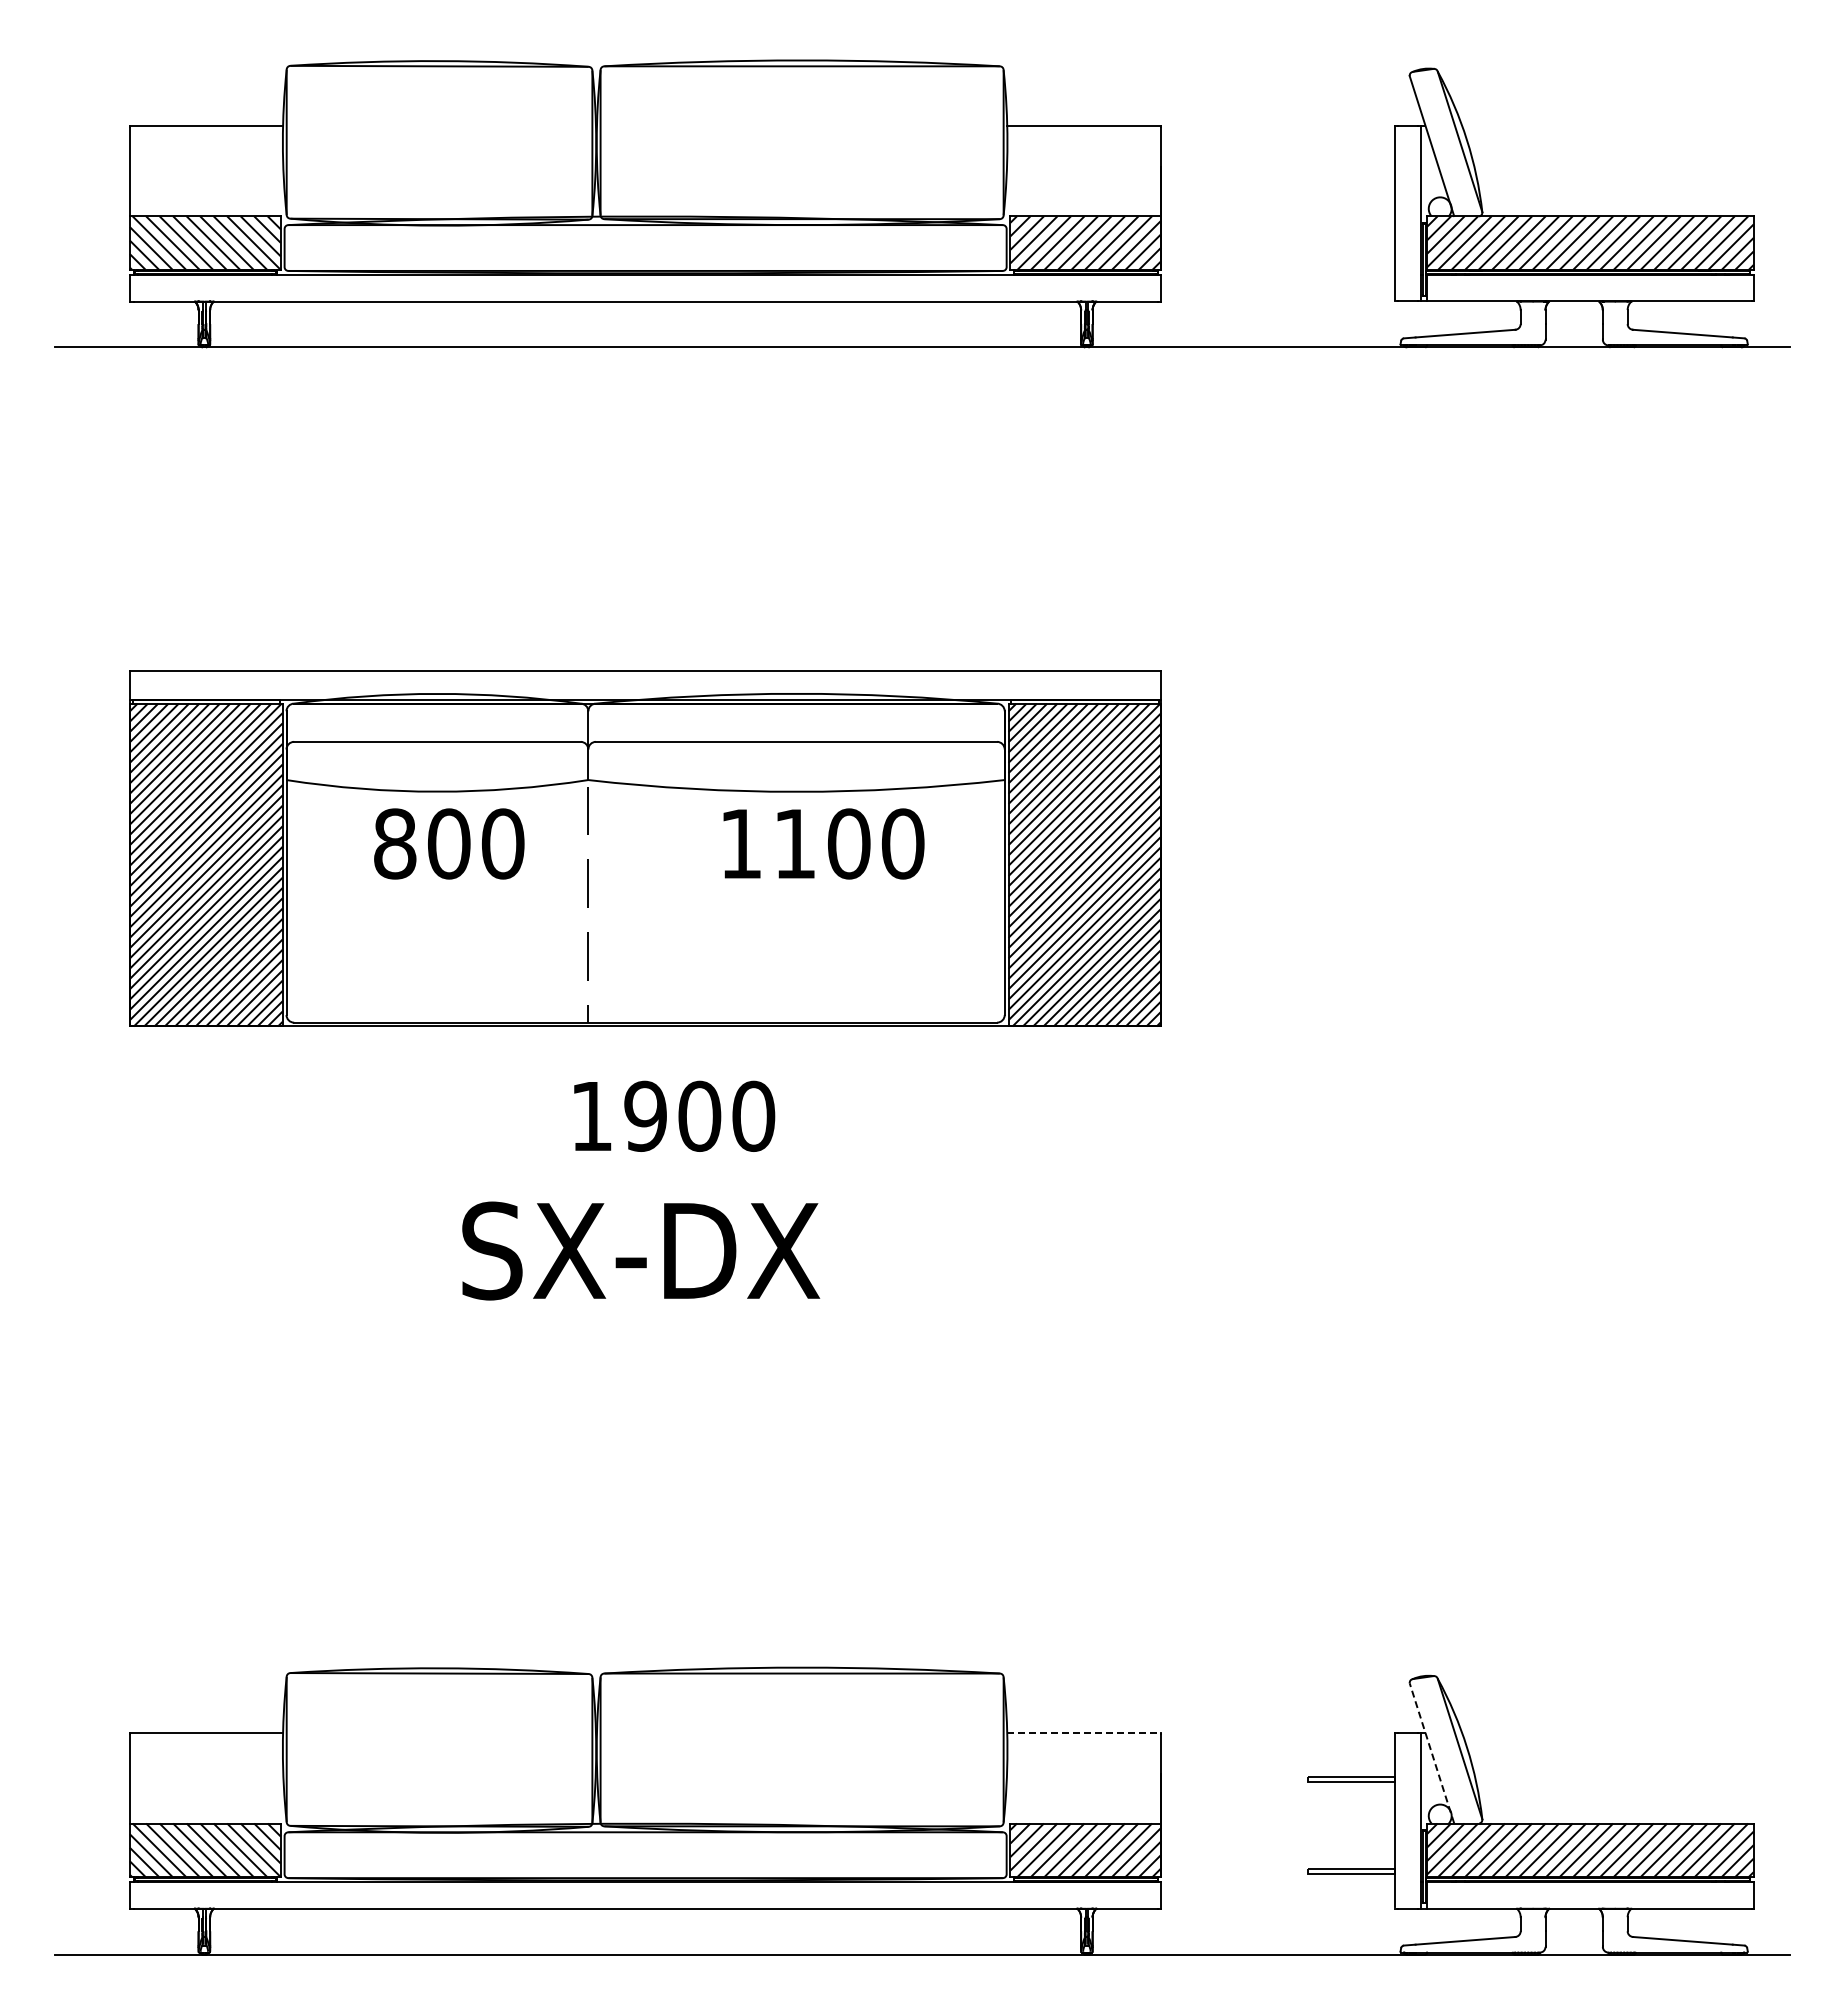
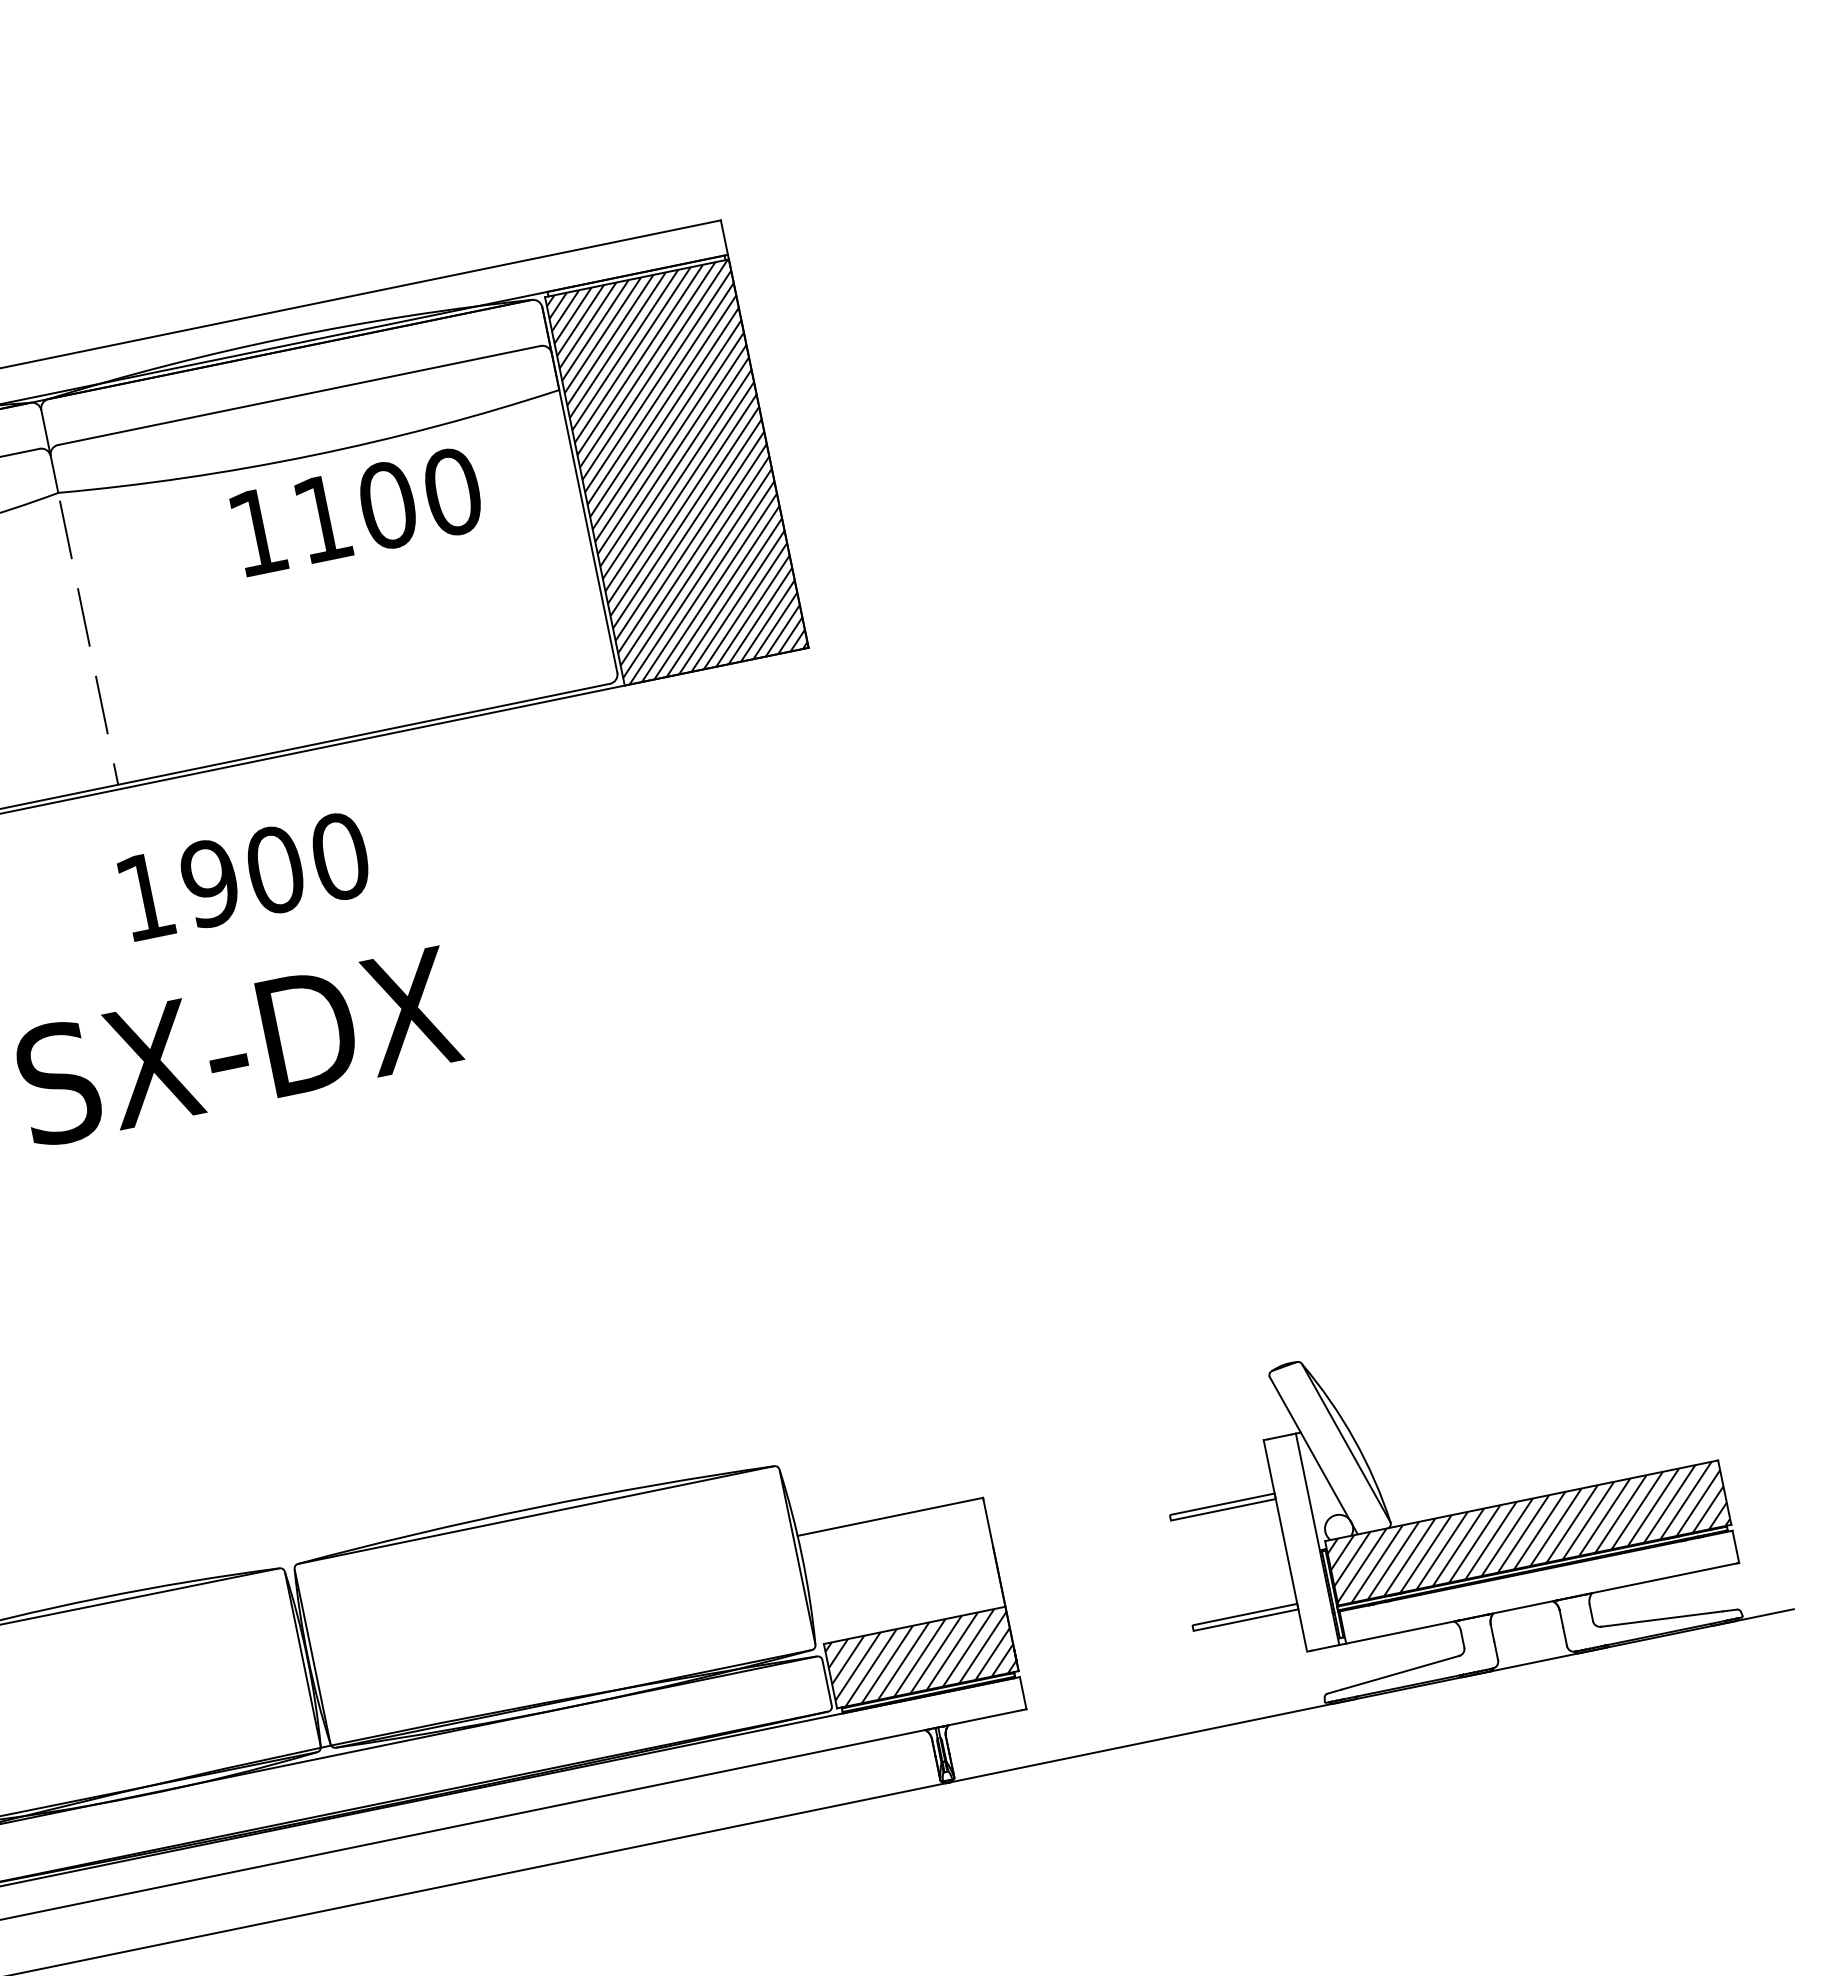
line: (1084, 1732) -> (890, 1516), dashed -> solid
line: (1431, 1752) -> (1312, 1454), dashed -> solid

